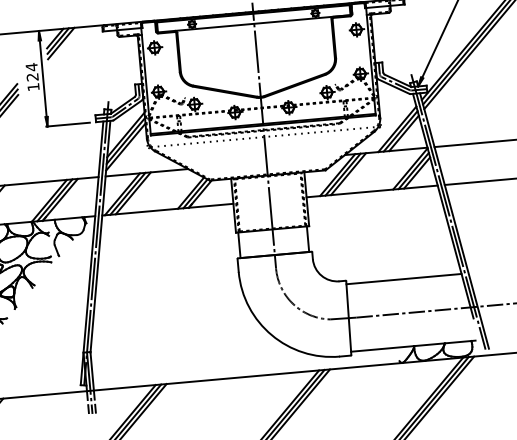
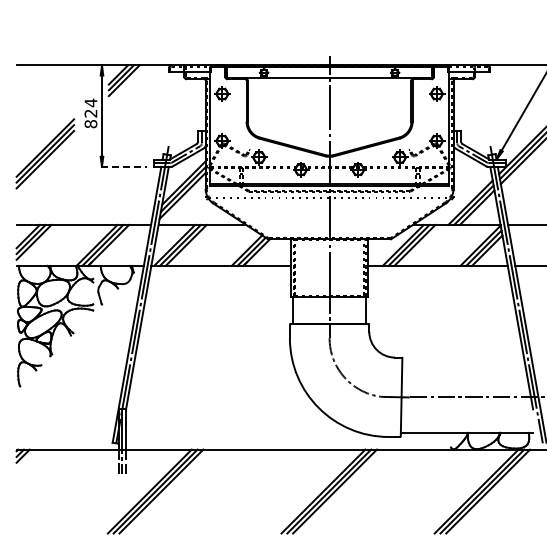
text: (33, 87) -> (90, 124), 124 -> 824
line: (68, 124) -> (124, 166), solid -> dashed
line: (404, 279) -> (463, 361), removed

